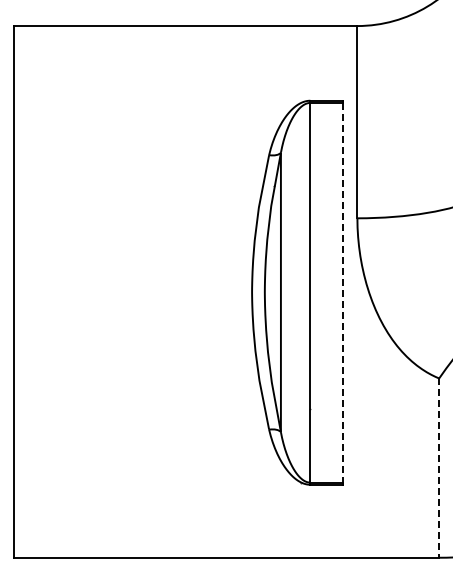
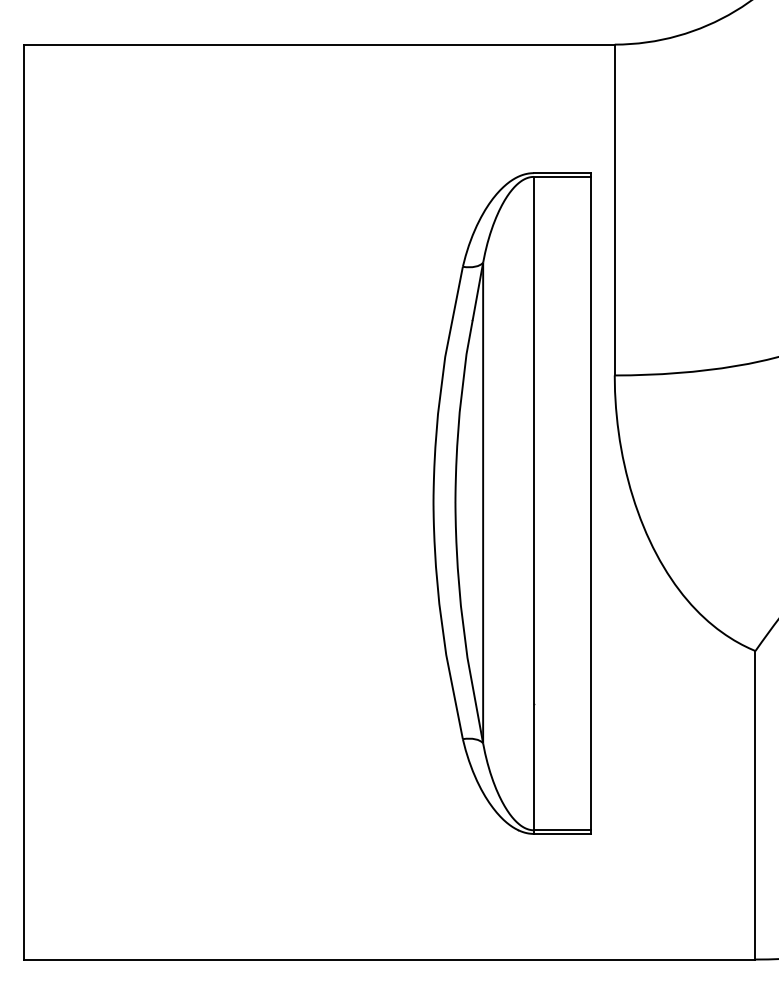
line: (343, 292) -> (590, 503), dashed -> solid
line: (439, 468) -> (756, 805), dashed -> solid

